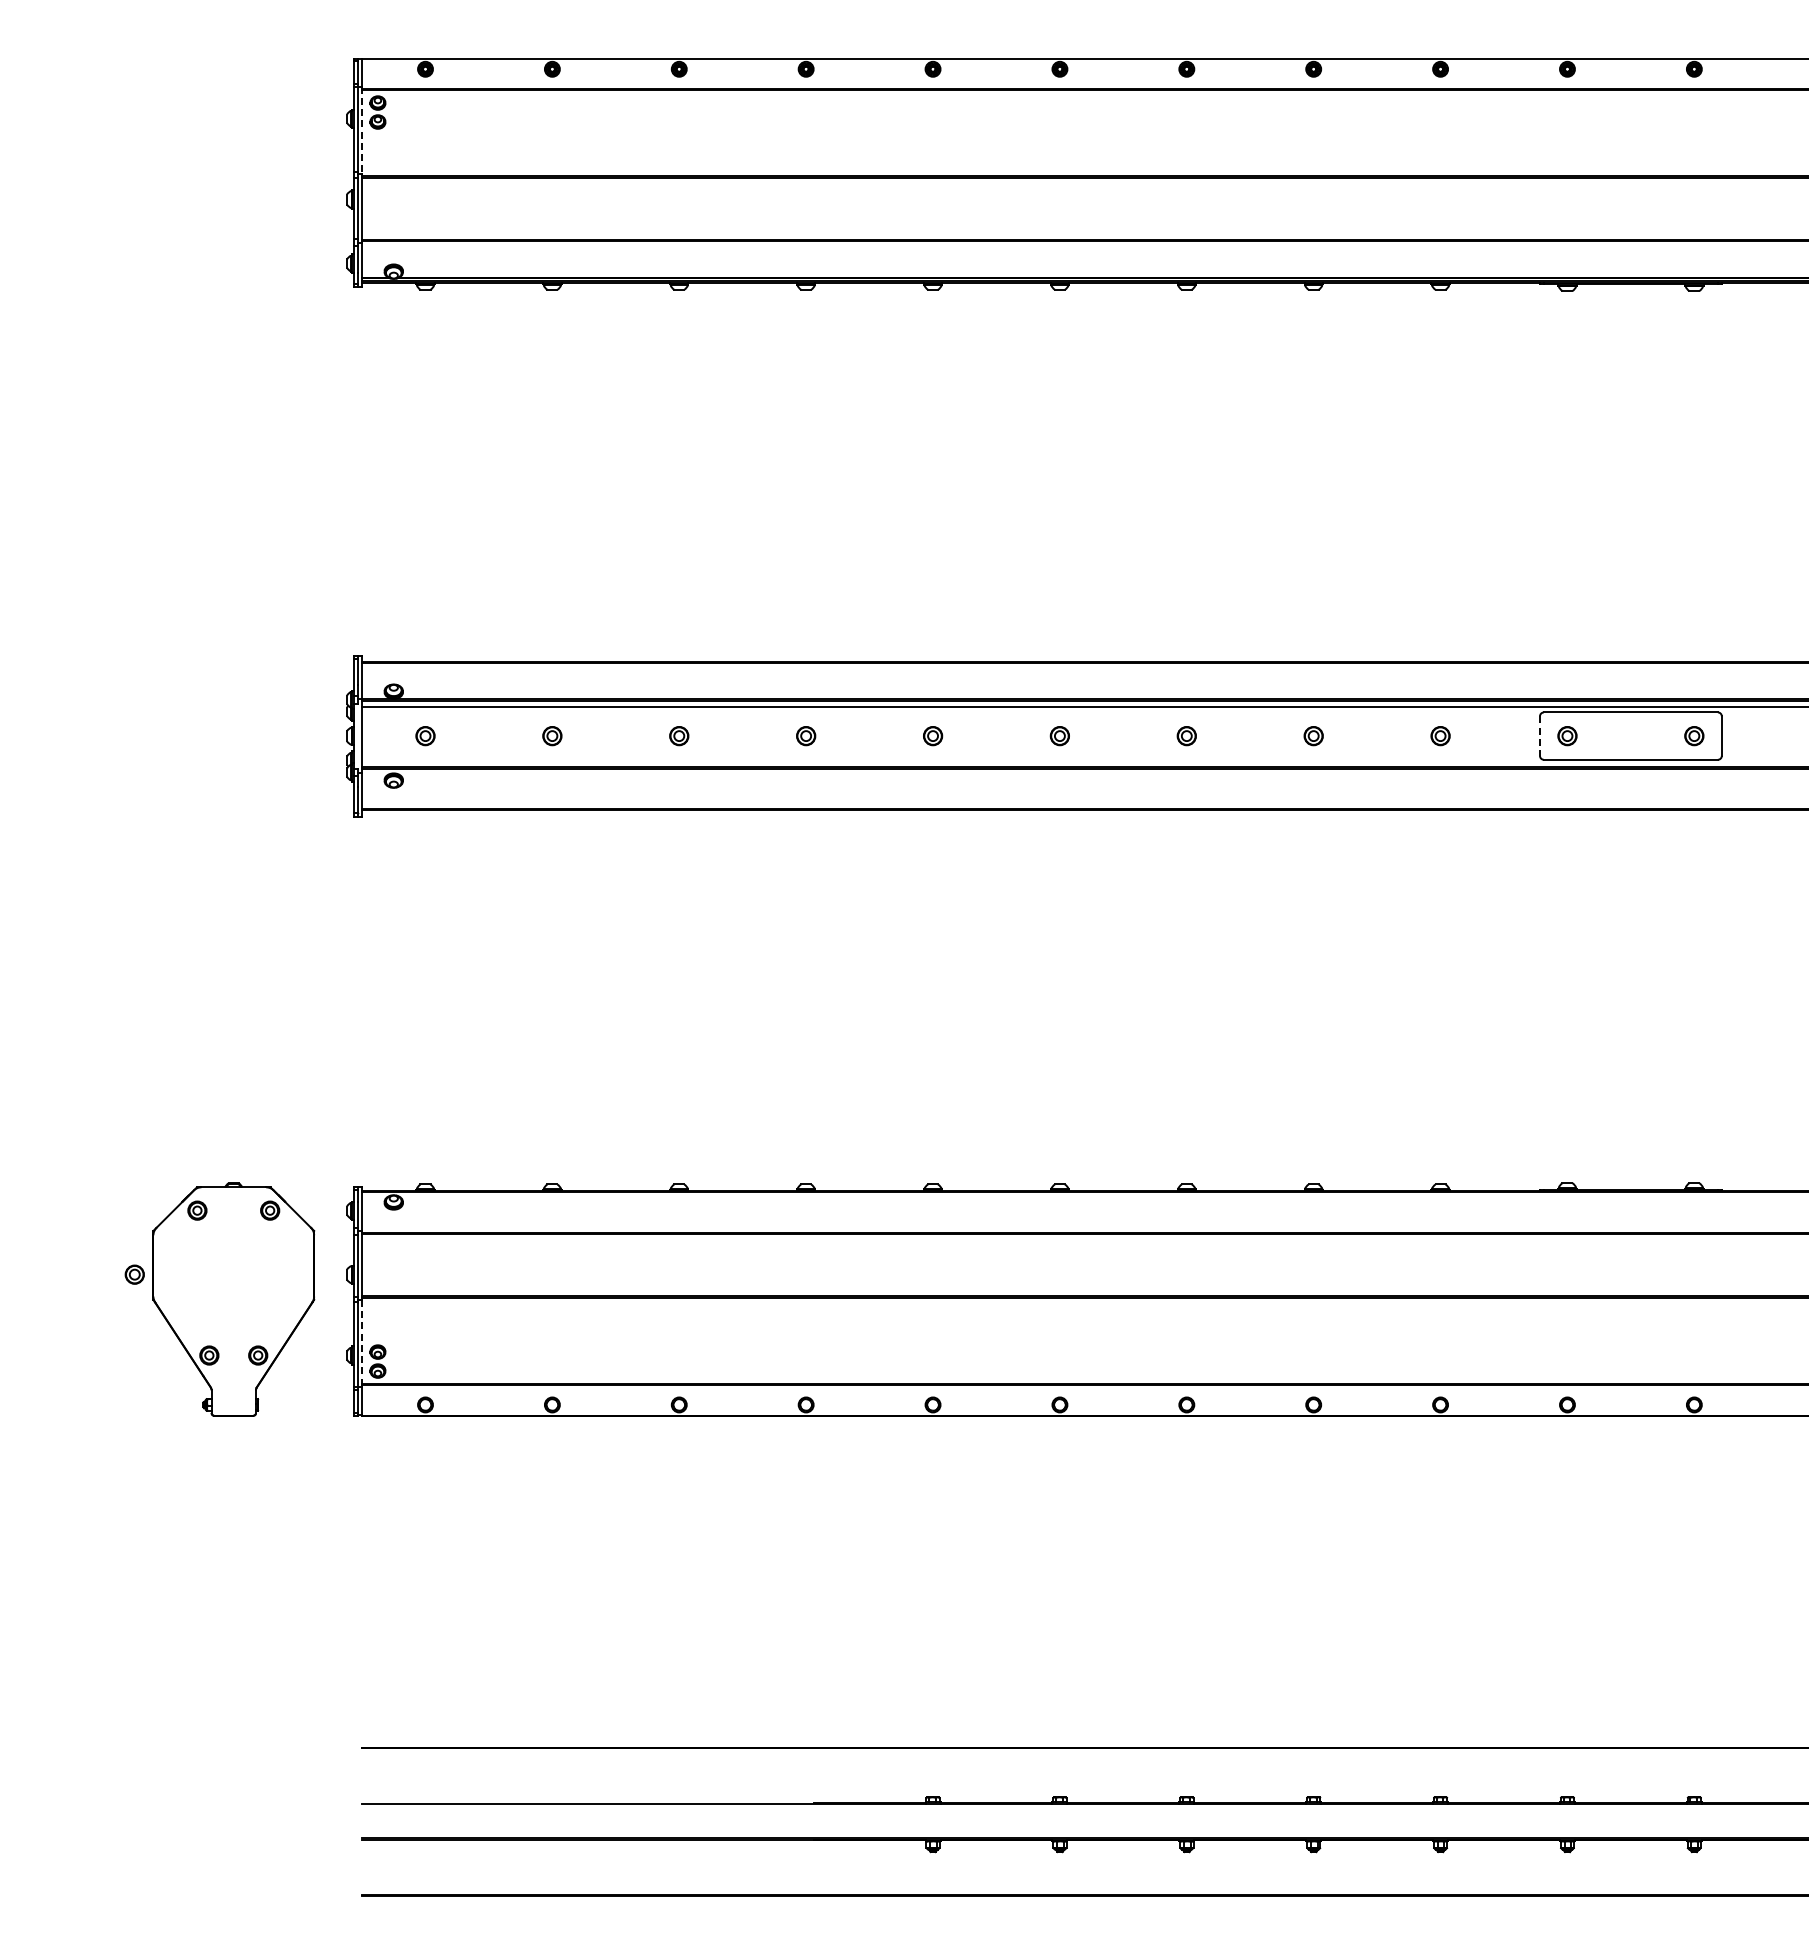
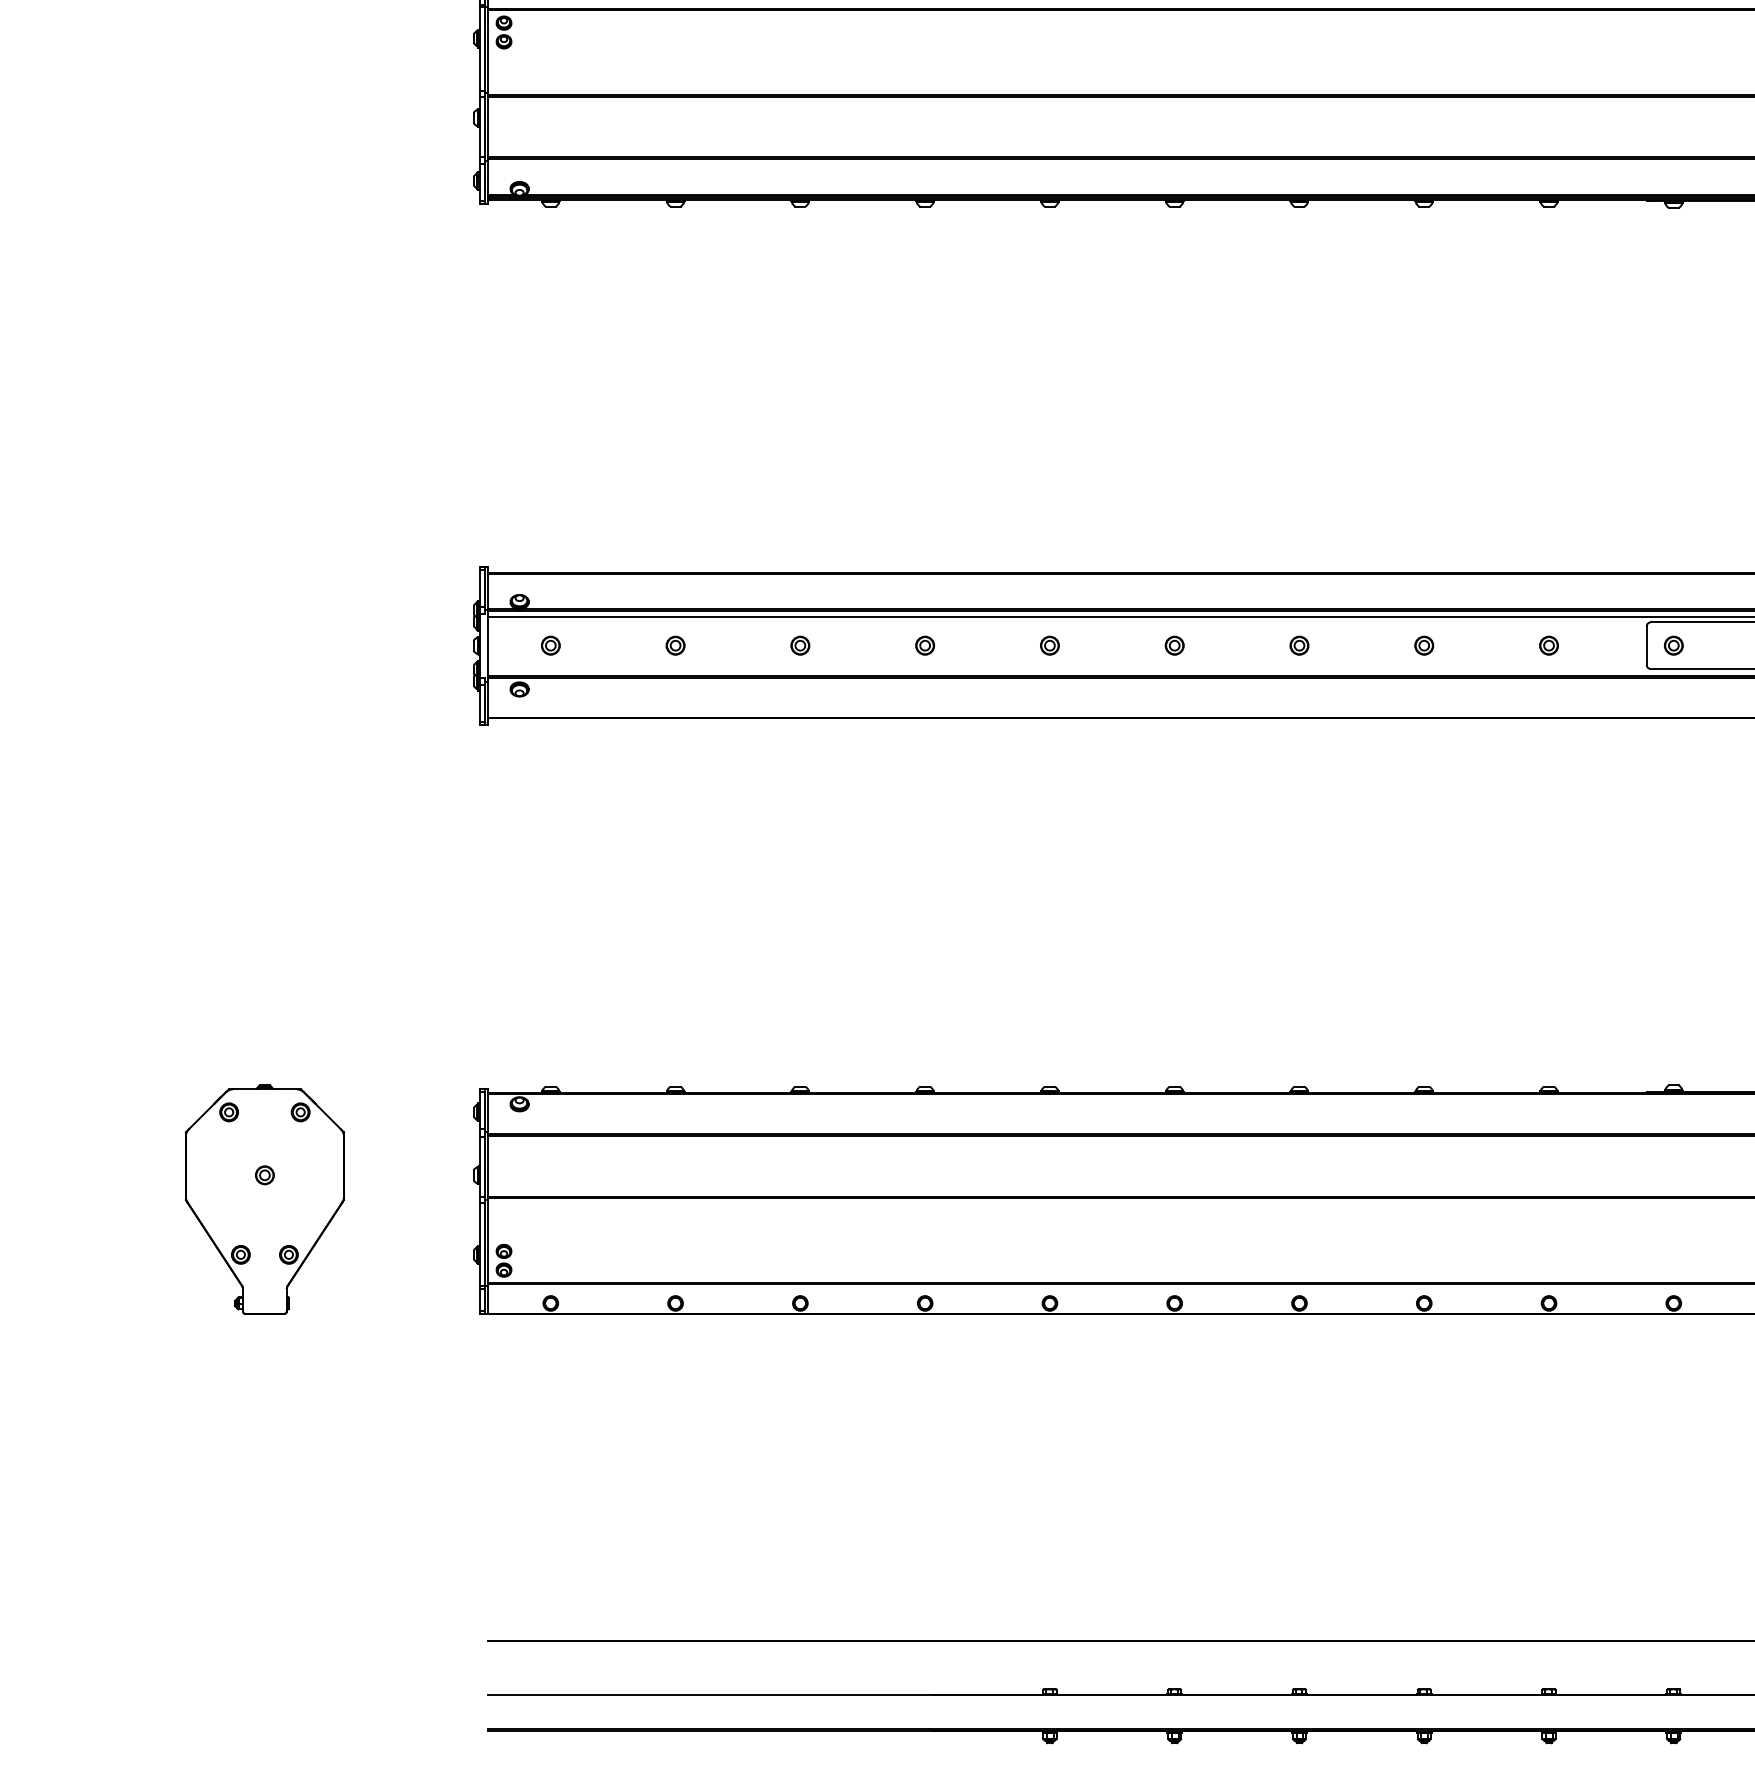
line: (362, 130) -> (488, 50), dashed -> solid
line: (1539, 736) -> (1646, 646), dashed -> solid
part: (233, 1299) -> (264, 1199), moved
line: (362, 1343) -> (488, 1243), dashed -> solid

